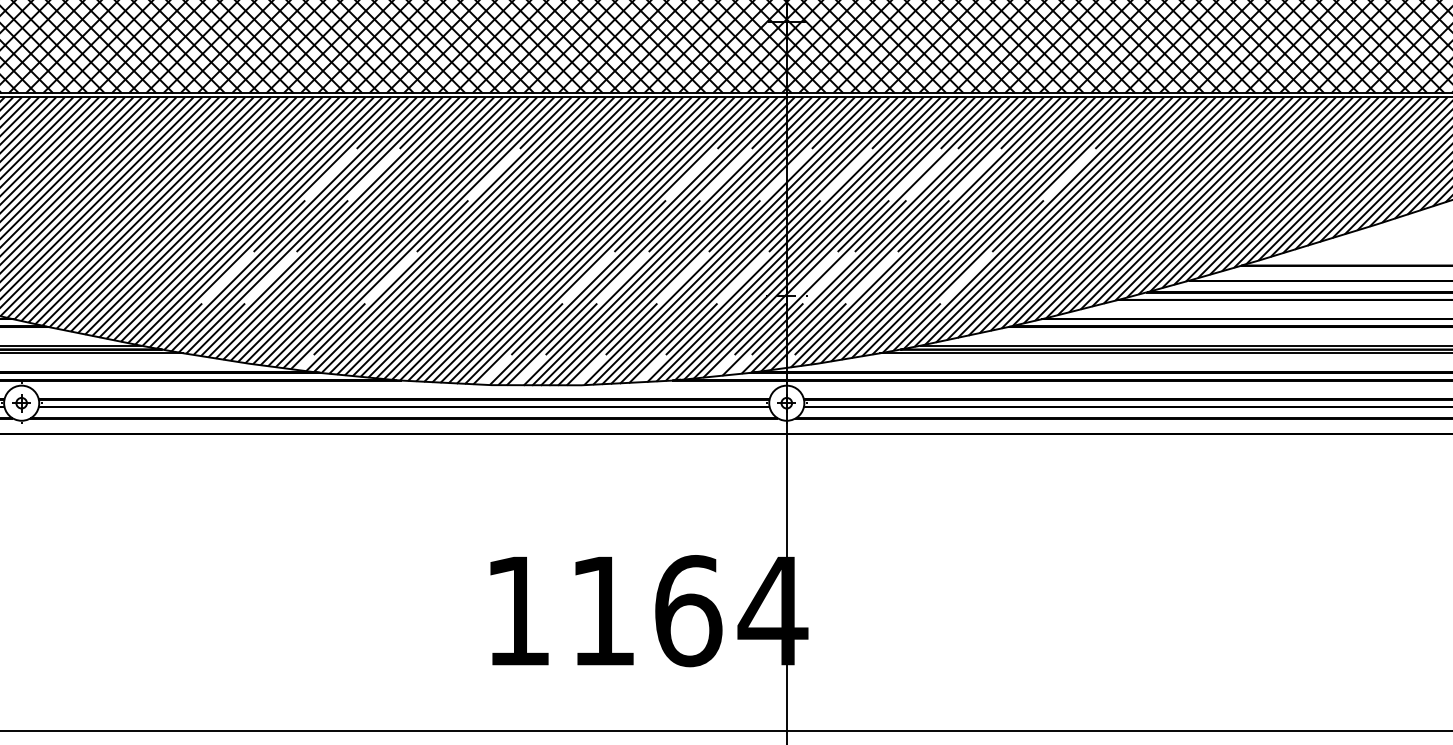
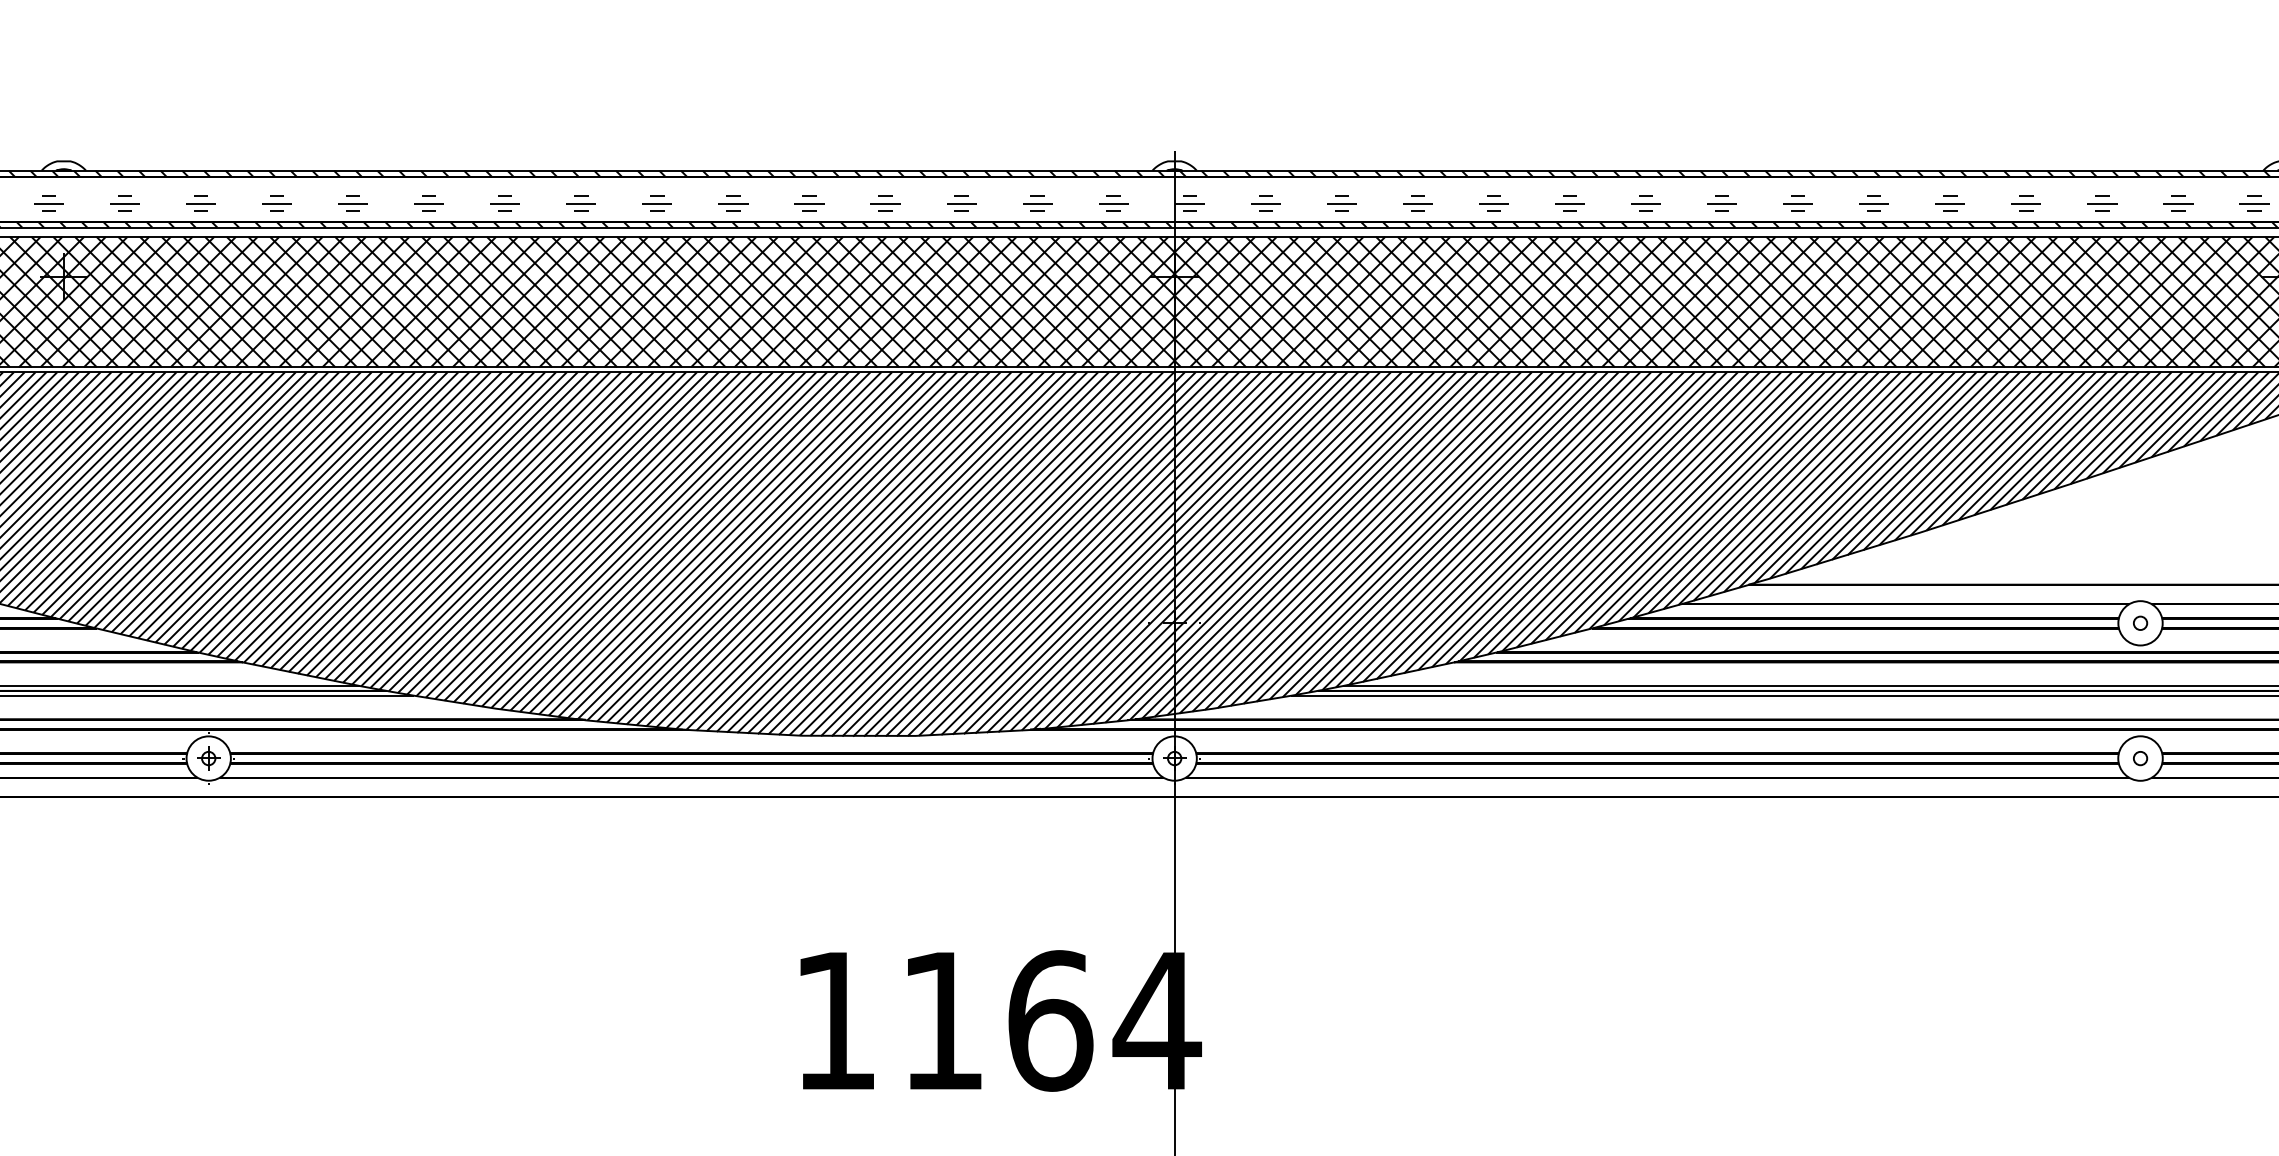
line: (282, 223) -> (537, 531), dashed -> solid
line: (1019, 224) -> (1468, 532), dashed -> solid
line: (322, 226) -> (588, 535), dashed -> solid
line: (434, 233) -> (730, 544), dashed -> solid
line: (916, 233) -> (1338, 544), dashed -> solid
line: (852, 236) -> (1257, 548), dashed -> solid
line: (870, 236) -> (1280, 547), dashed -> solid
line: (625, 240) -> (970, 553), dashed -> solid
line: (781, 240) -> (1167, 552), dashed -> solid
line: (659, 241) -> (1013, 554), dashed -> solid
line: (719, 241) -> (1089, 554), dashed -> solid

